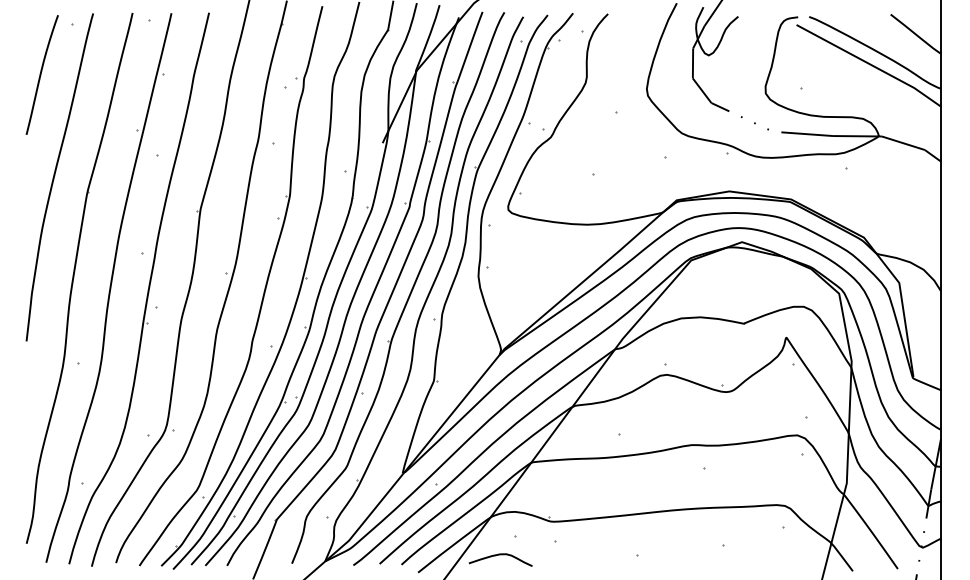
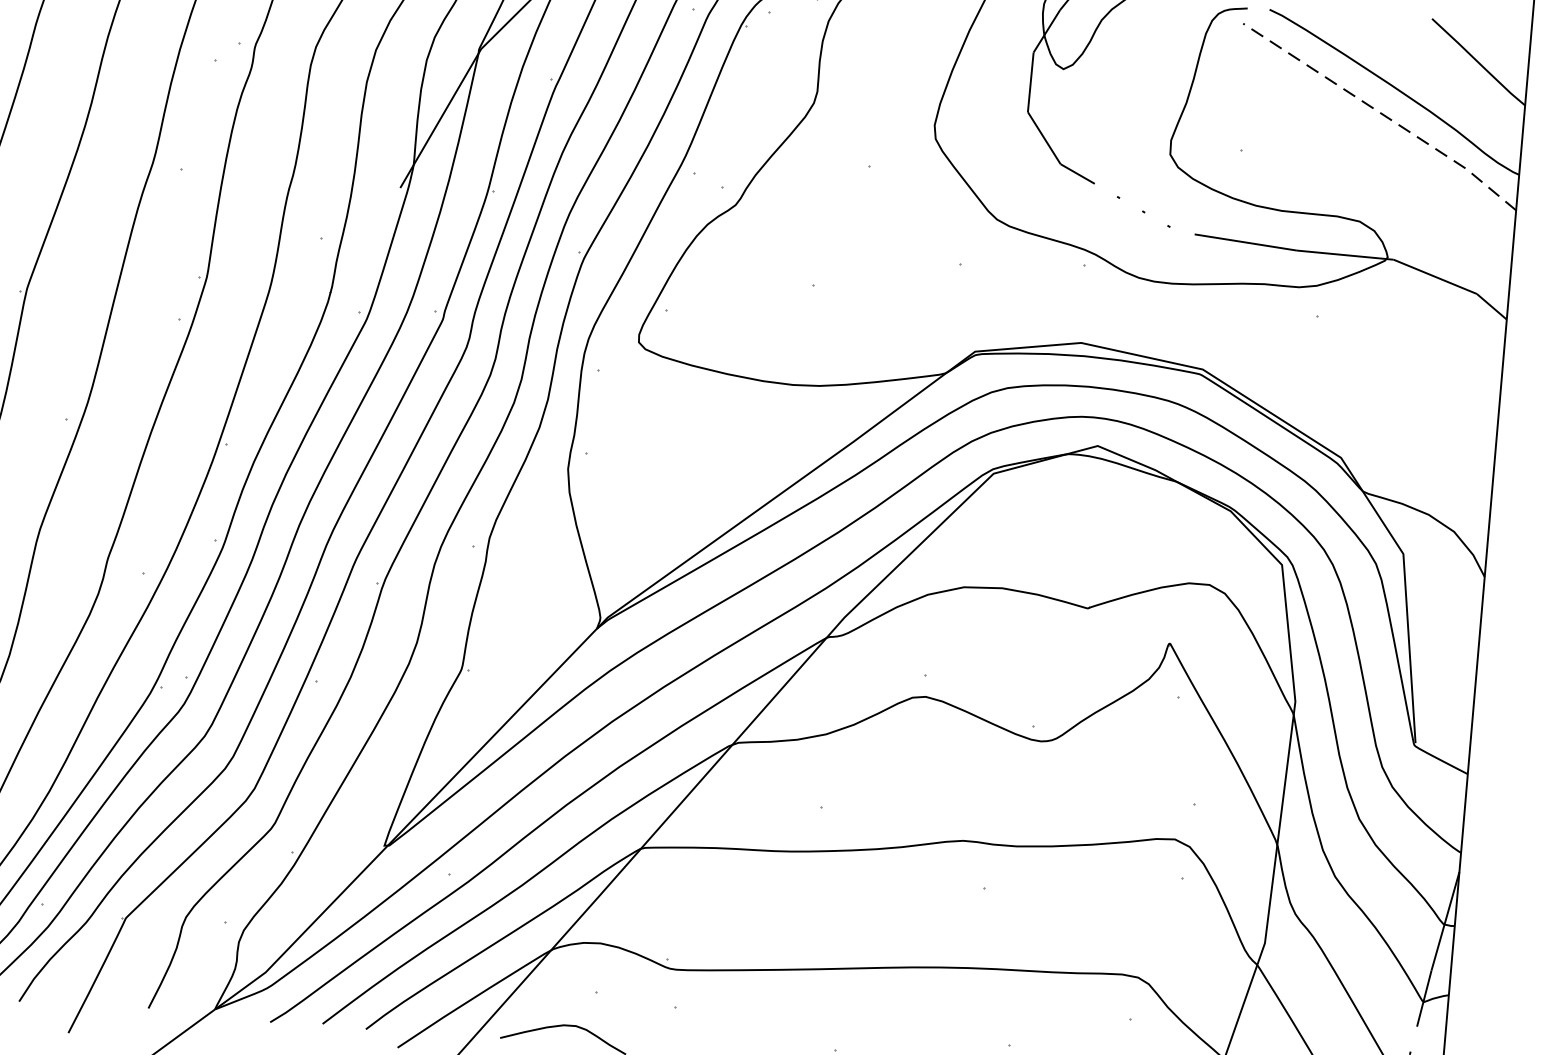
line: (870, 64) -> (1383, 114), solid -> dashed

